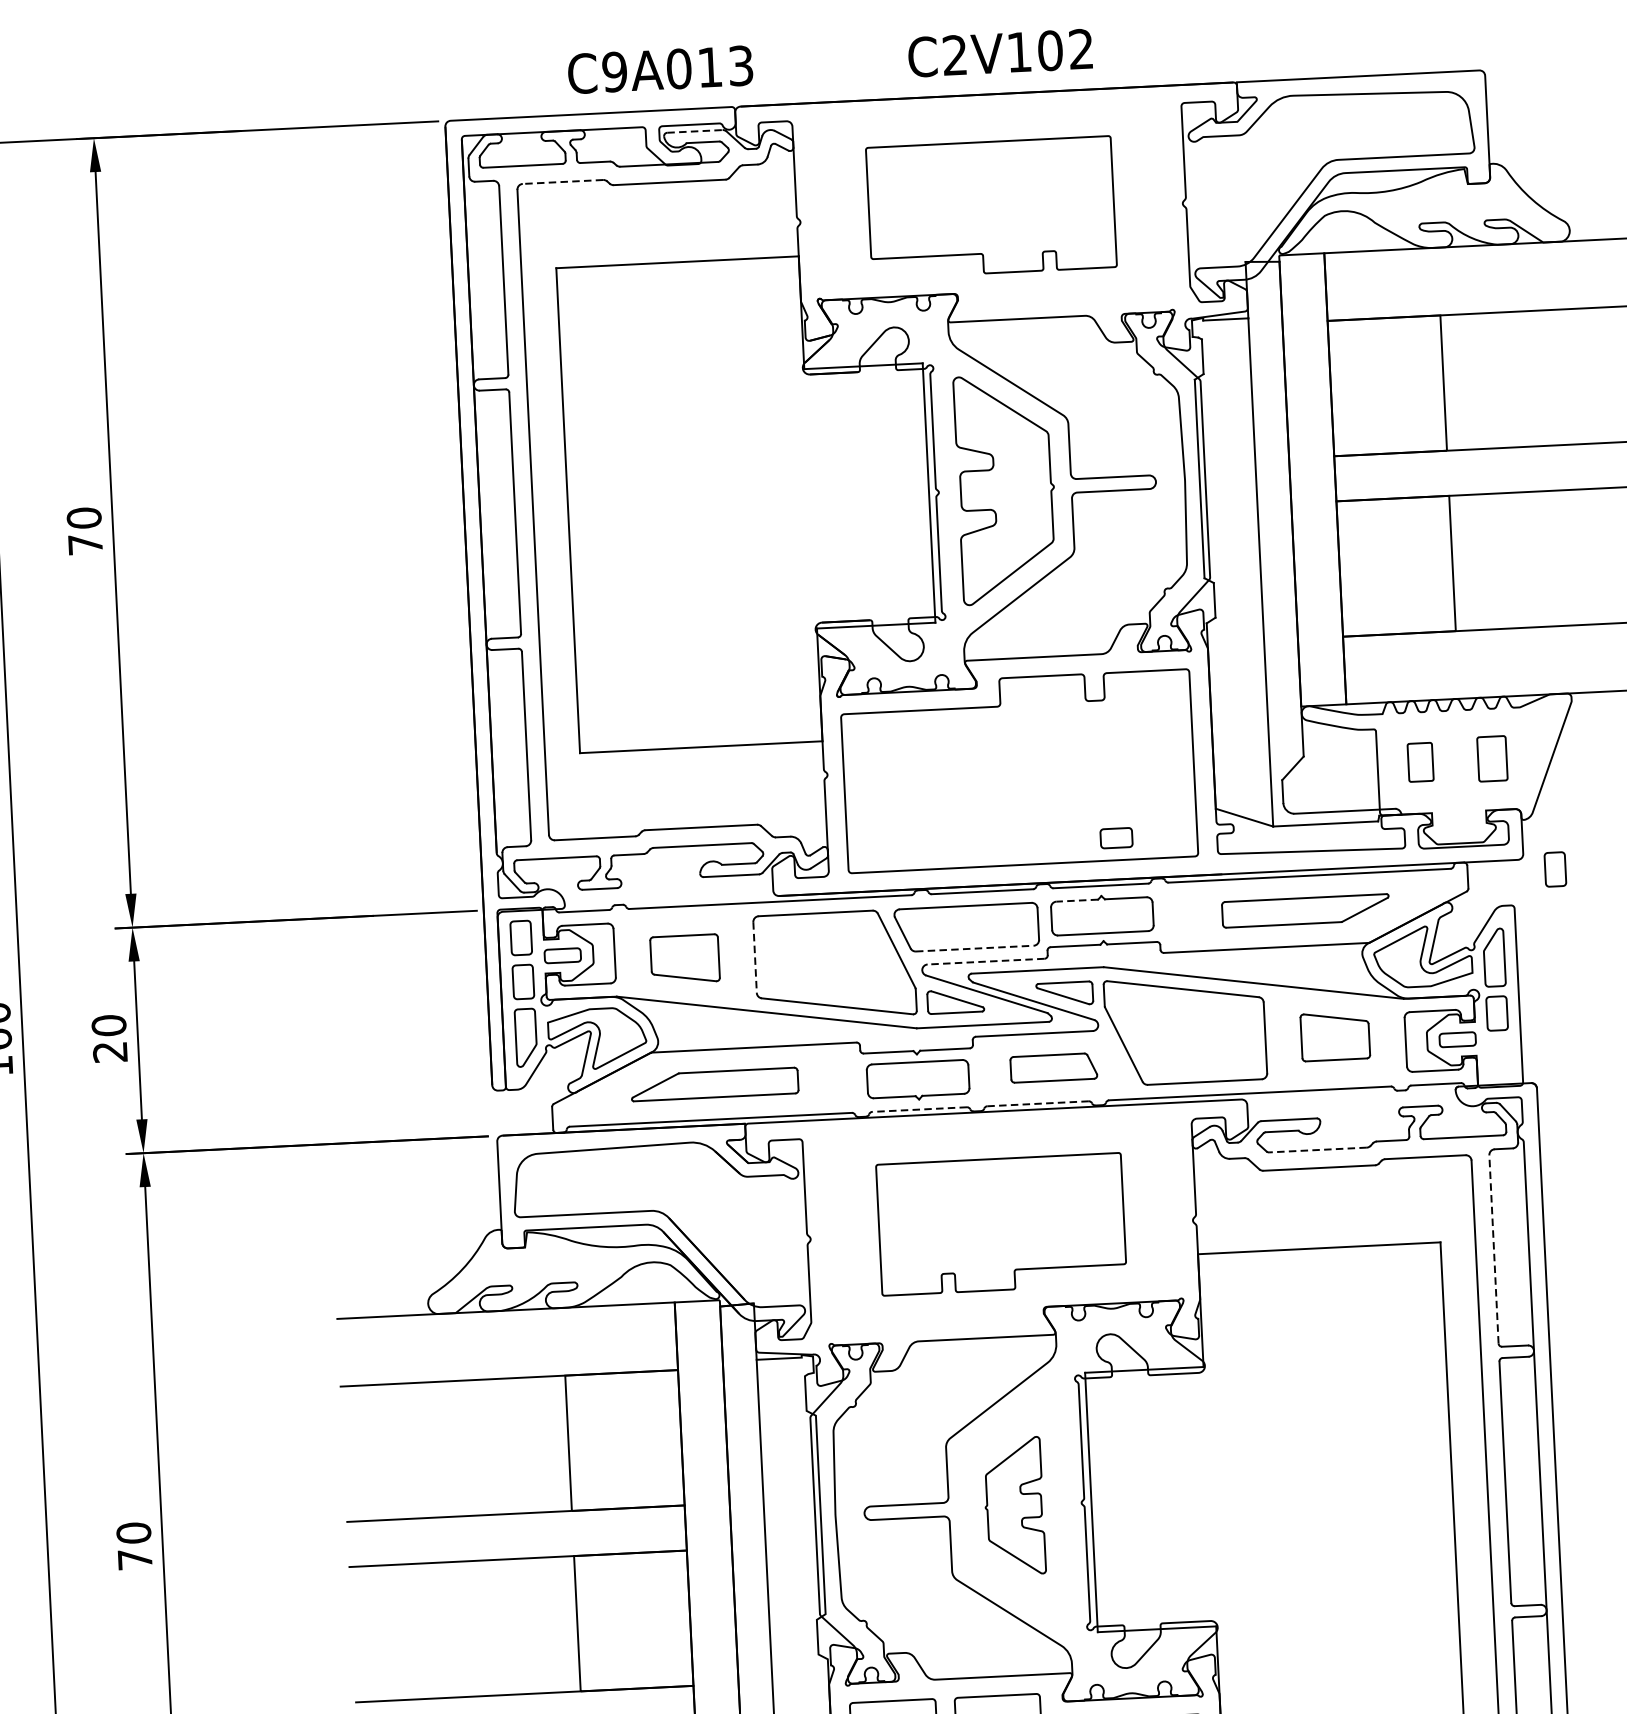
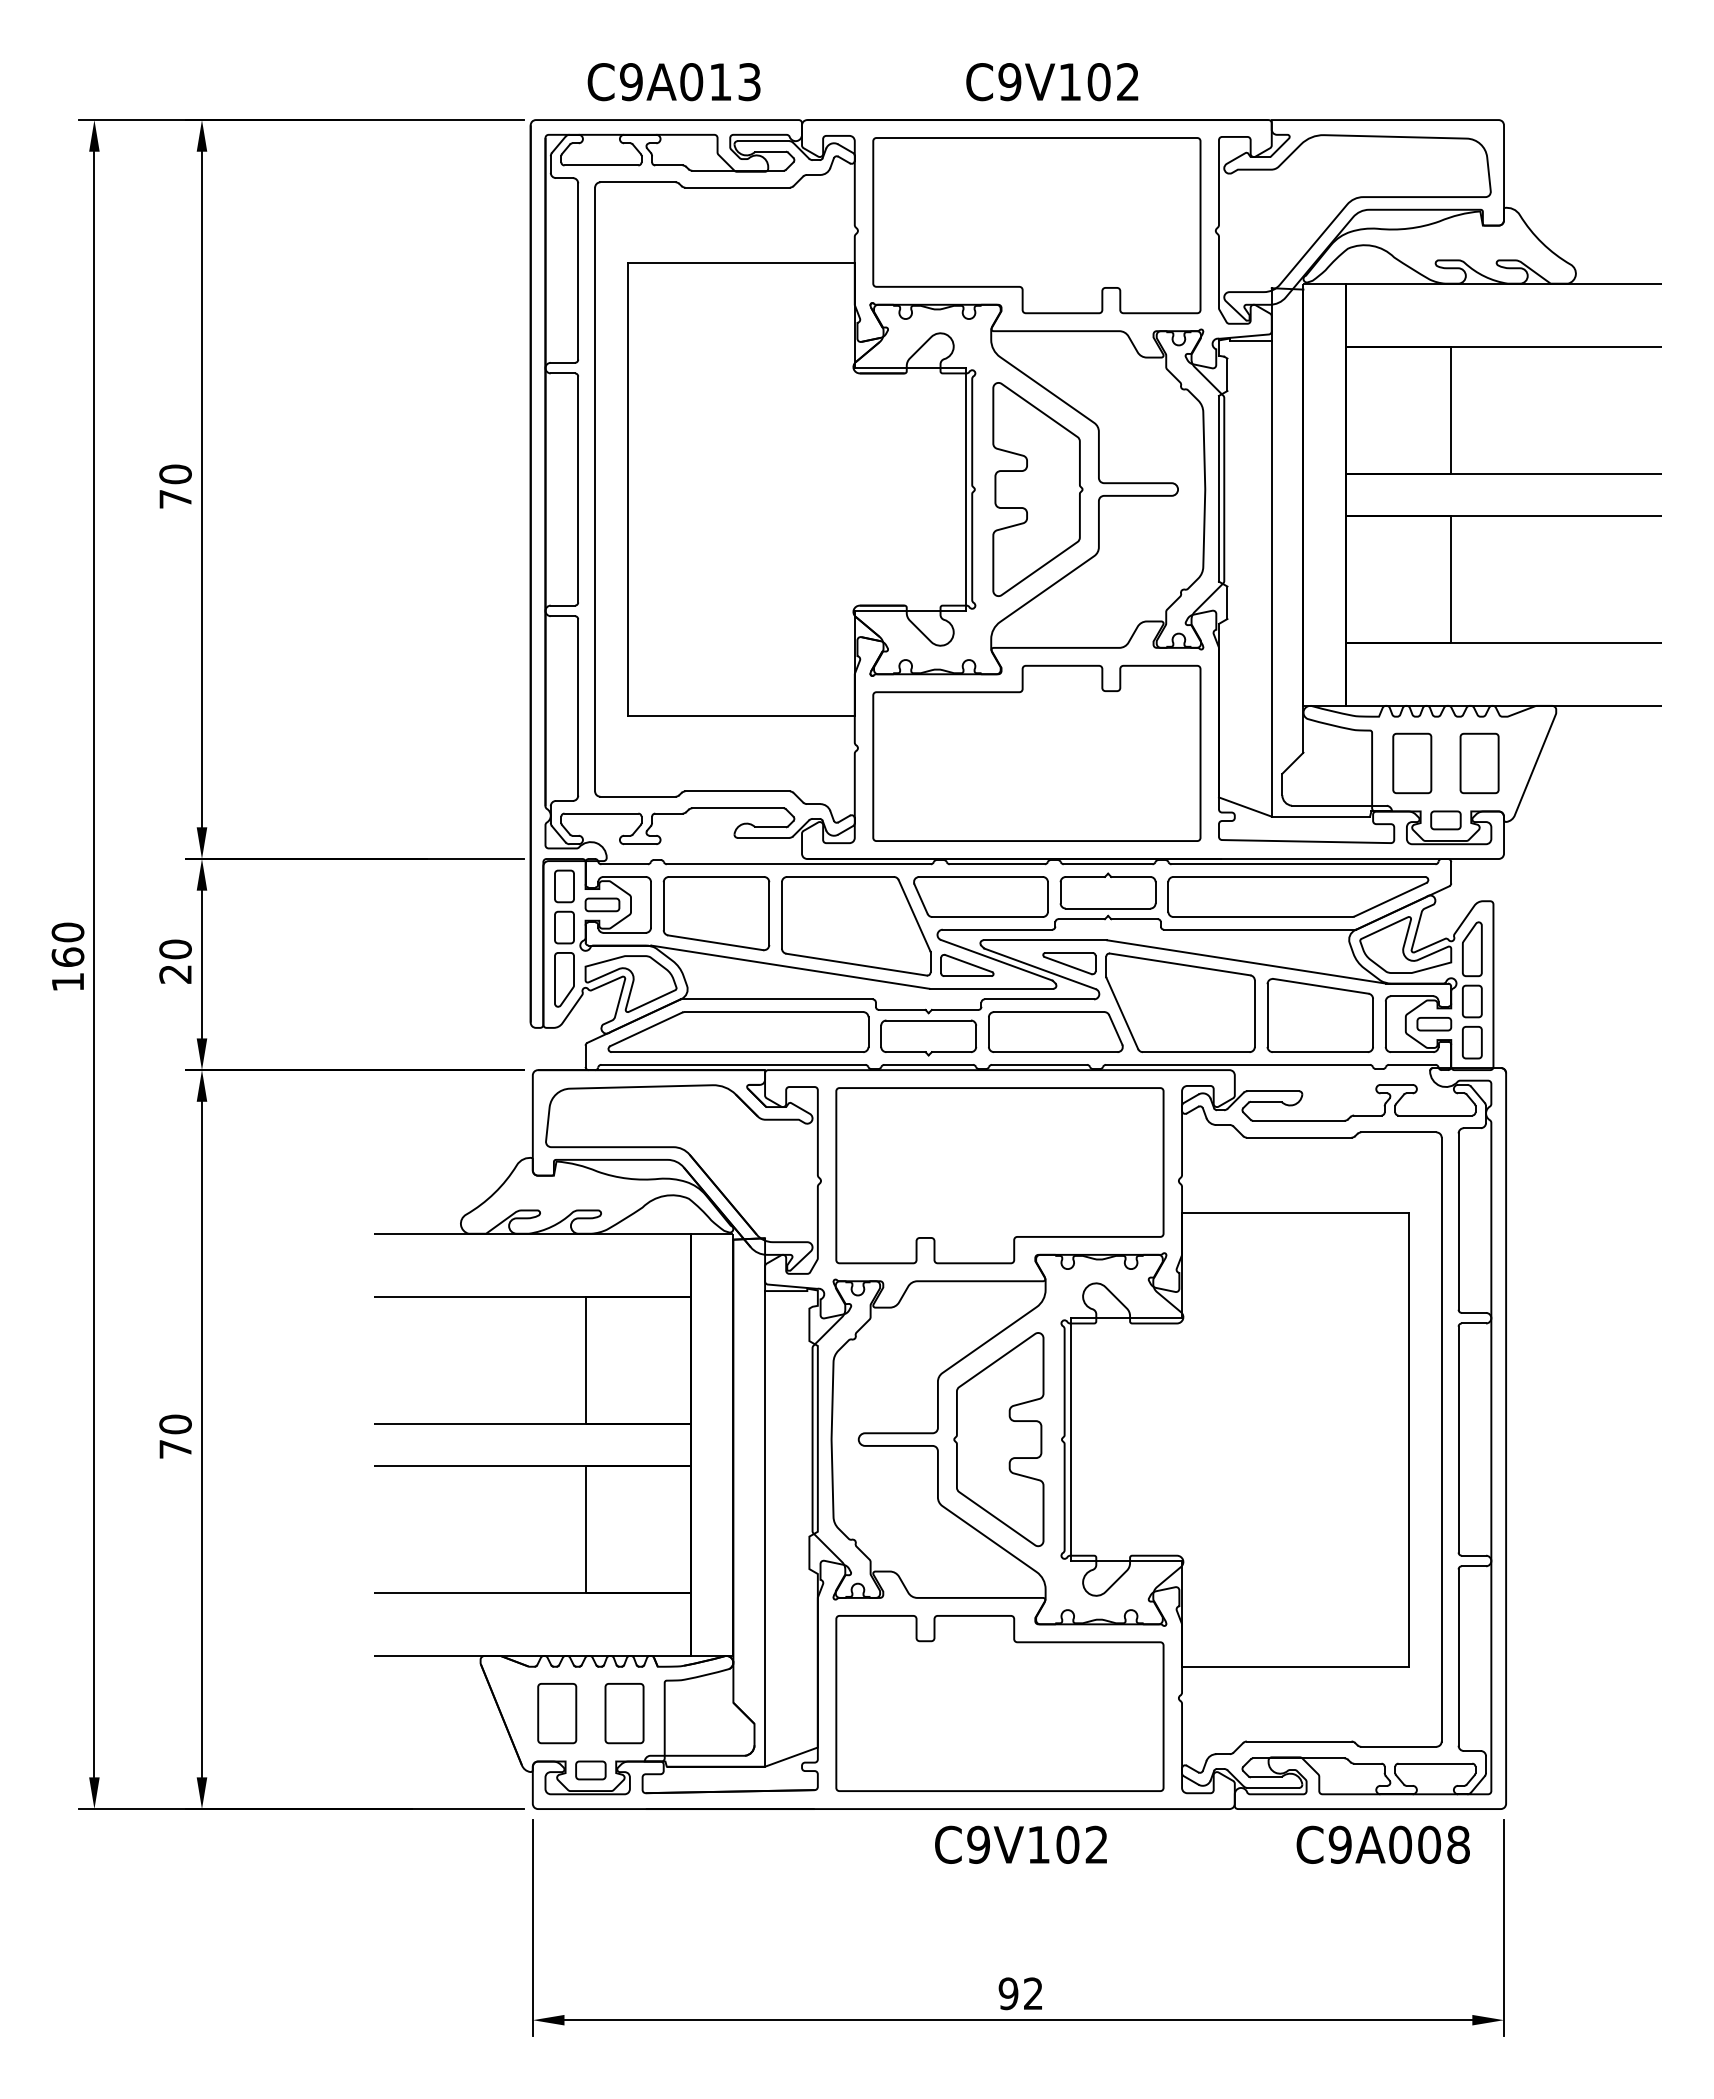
text: (954, 55) -> (1009, 82), C2V102 -> C9V102
text: (659, 70) -> (673, 82), moved
line: (694, 131) -> (763, 141), dashed -> solid
line: (563, 182) -> (638, 182), dashed -> solid
part: (990, 207) -> (1036, 225), size x1.43
part: (1492, 758) -> (1479, 763), size x1.43
part: (1420, 762) -> (1412, 763), size x1.67
part: (1116, 838) -> (1445, 820), moved
part: (1555, 869) -> (1472, 1042), moved
line: (1077, 900) -> (1085, 876), dashed -> solid
part: (1305, 910) -> (1298, 896), size x1.67
line: (975, 949) -> (988, 917), dashed -> solid
line: (754, 957) -> (781, 915), dashed -> solid
part: (685, 958) -> (716, 913), size x1.67
line: (986, 961) -> (997, 929), dashed -> solid
part: (1334, 1036) -> (1319, 1015), size x1.67
part: (1053, 1067) -> (1055, 1031), size x1.67
part: (714, 1083) -> (738, 1031), size x1.67
line: (1038, 1103) -> (1039, 1064), dashed -> solid
line: (919, 1109) -> (928, 1064), dashed -> solid
line: (1317, 1149) -> (1298, 1120), dashed -> solid
part: (1001, 1224) -> (999, 1175), size x1.43
line: (1493, 1249) -> (1458, 1221), dashed -> solid
part: (1013, 1506) -> (998, 1439), size x1.67

